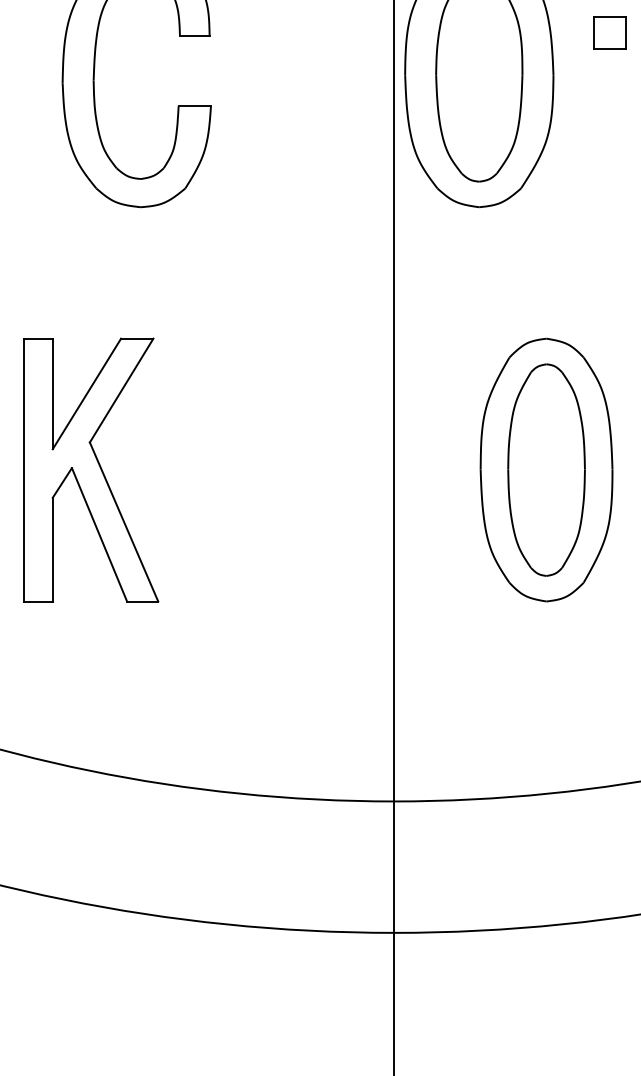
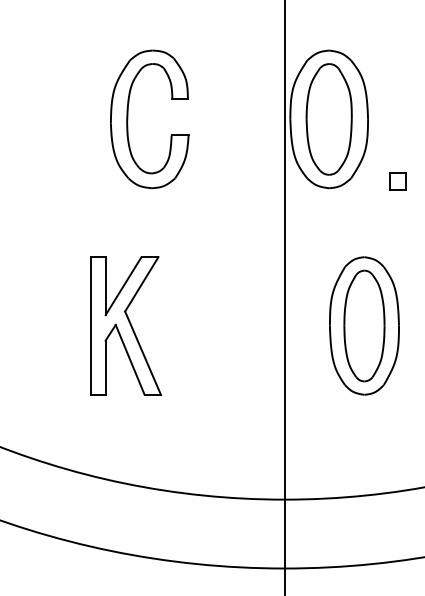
part: (609, 33) -> (397, 181), moved

